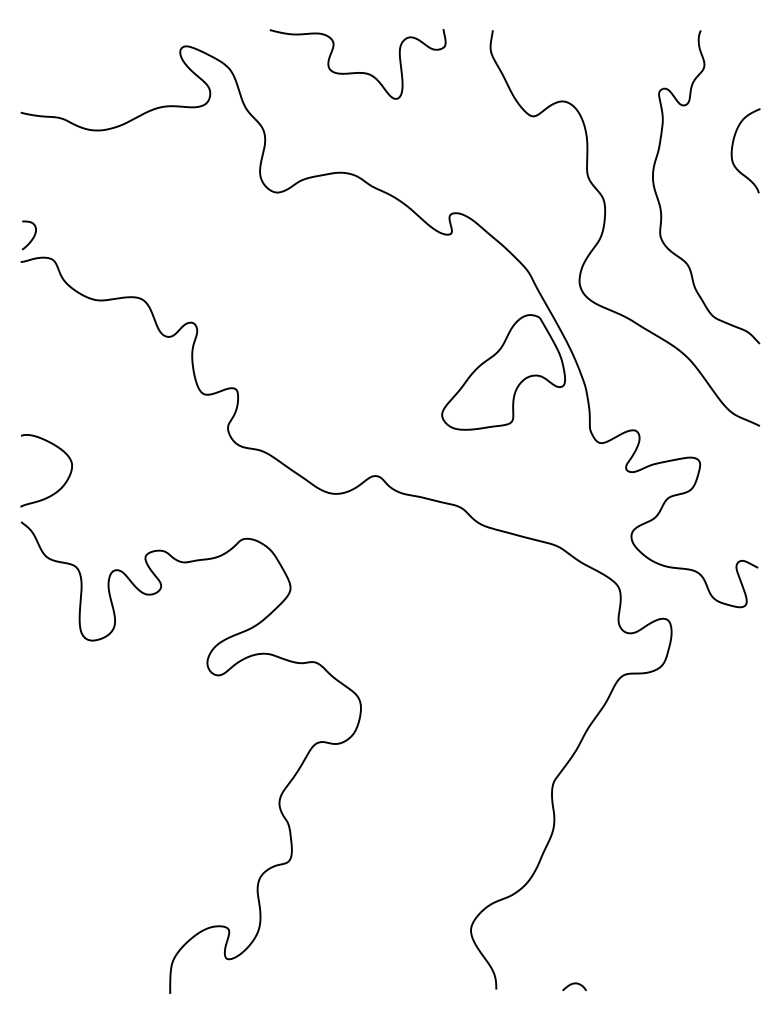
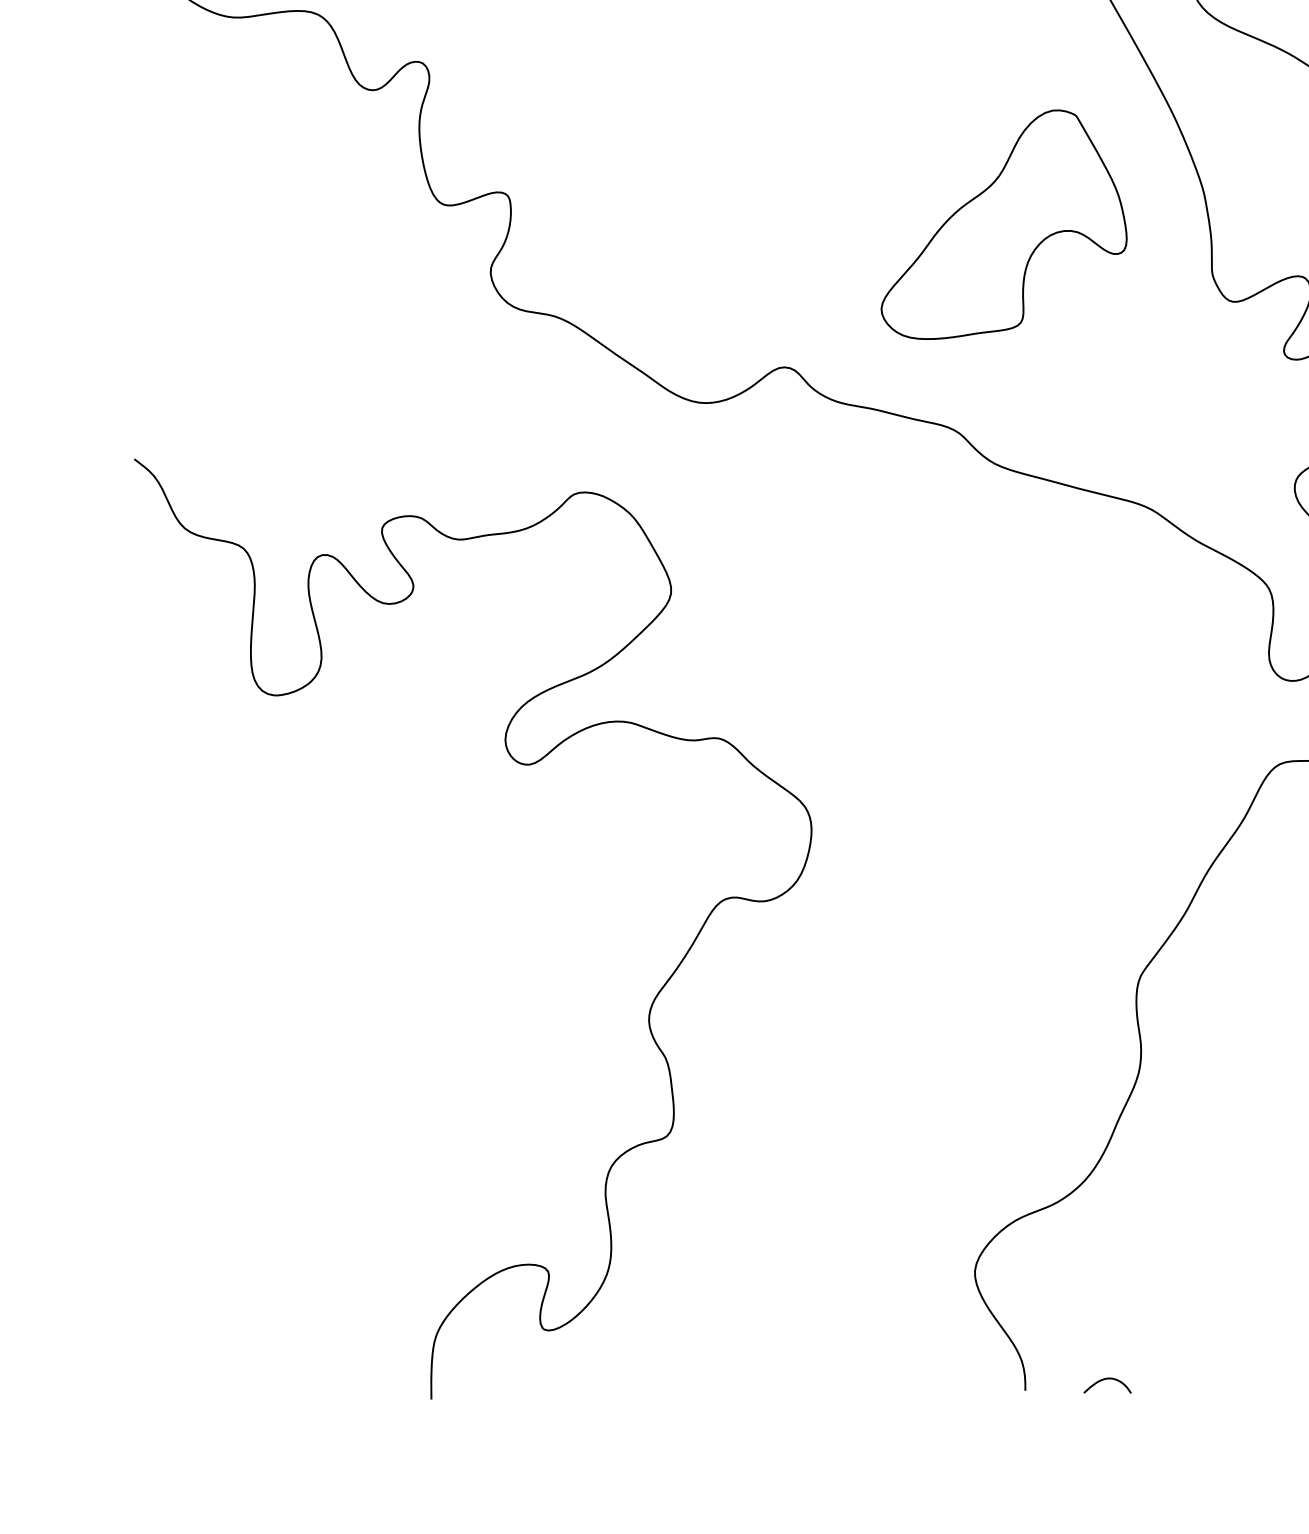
part: (503, 372) -> (1003, 224), moved
curve: (64, 482) -> (164, 380), removed
curve: (216, 676) -> (523, 766), moved
curve: (574, 984) -> (1107, 1380), moved

